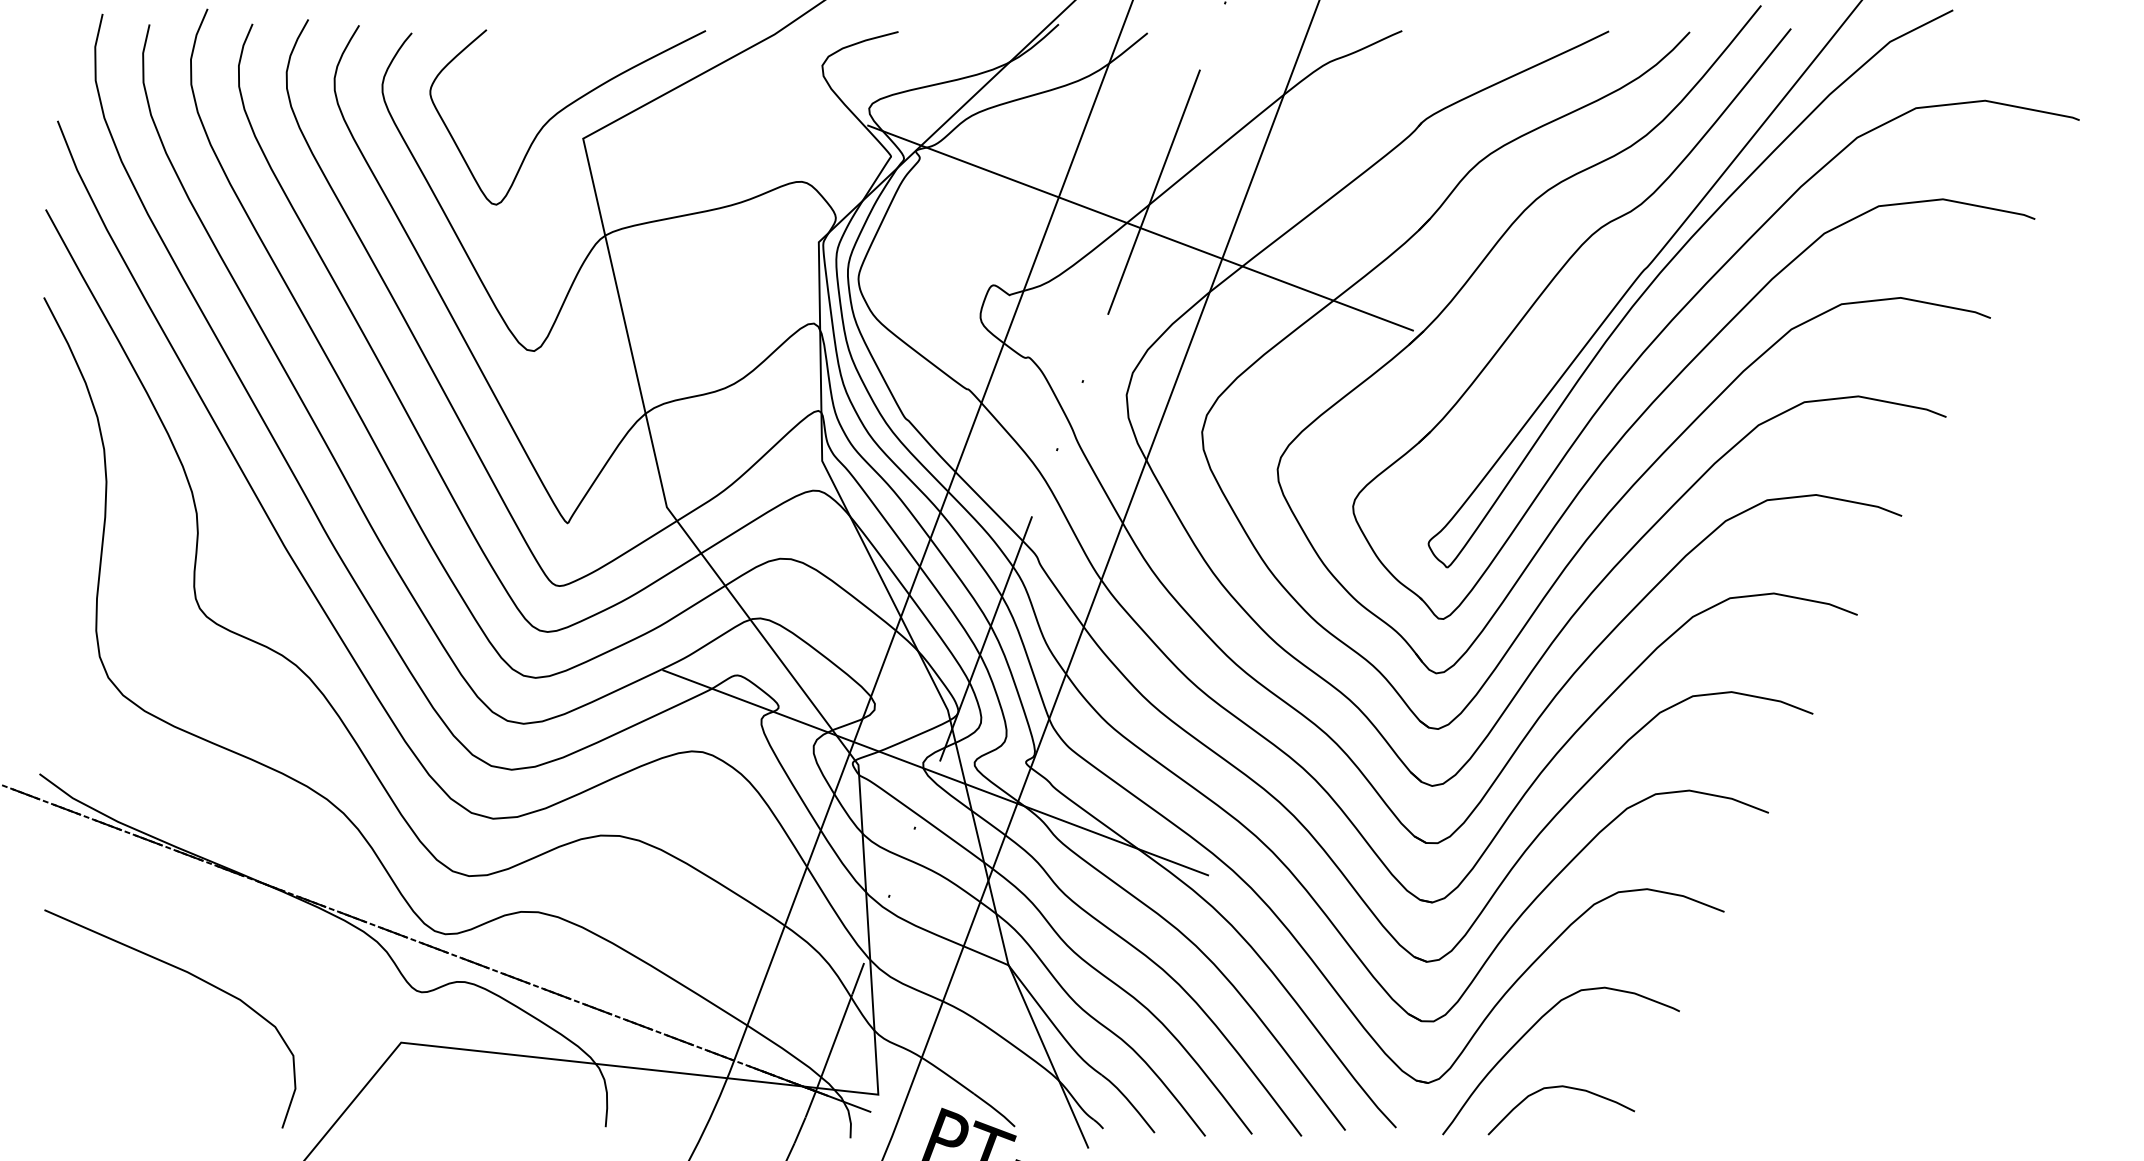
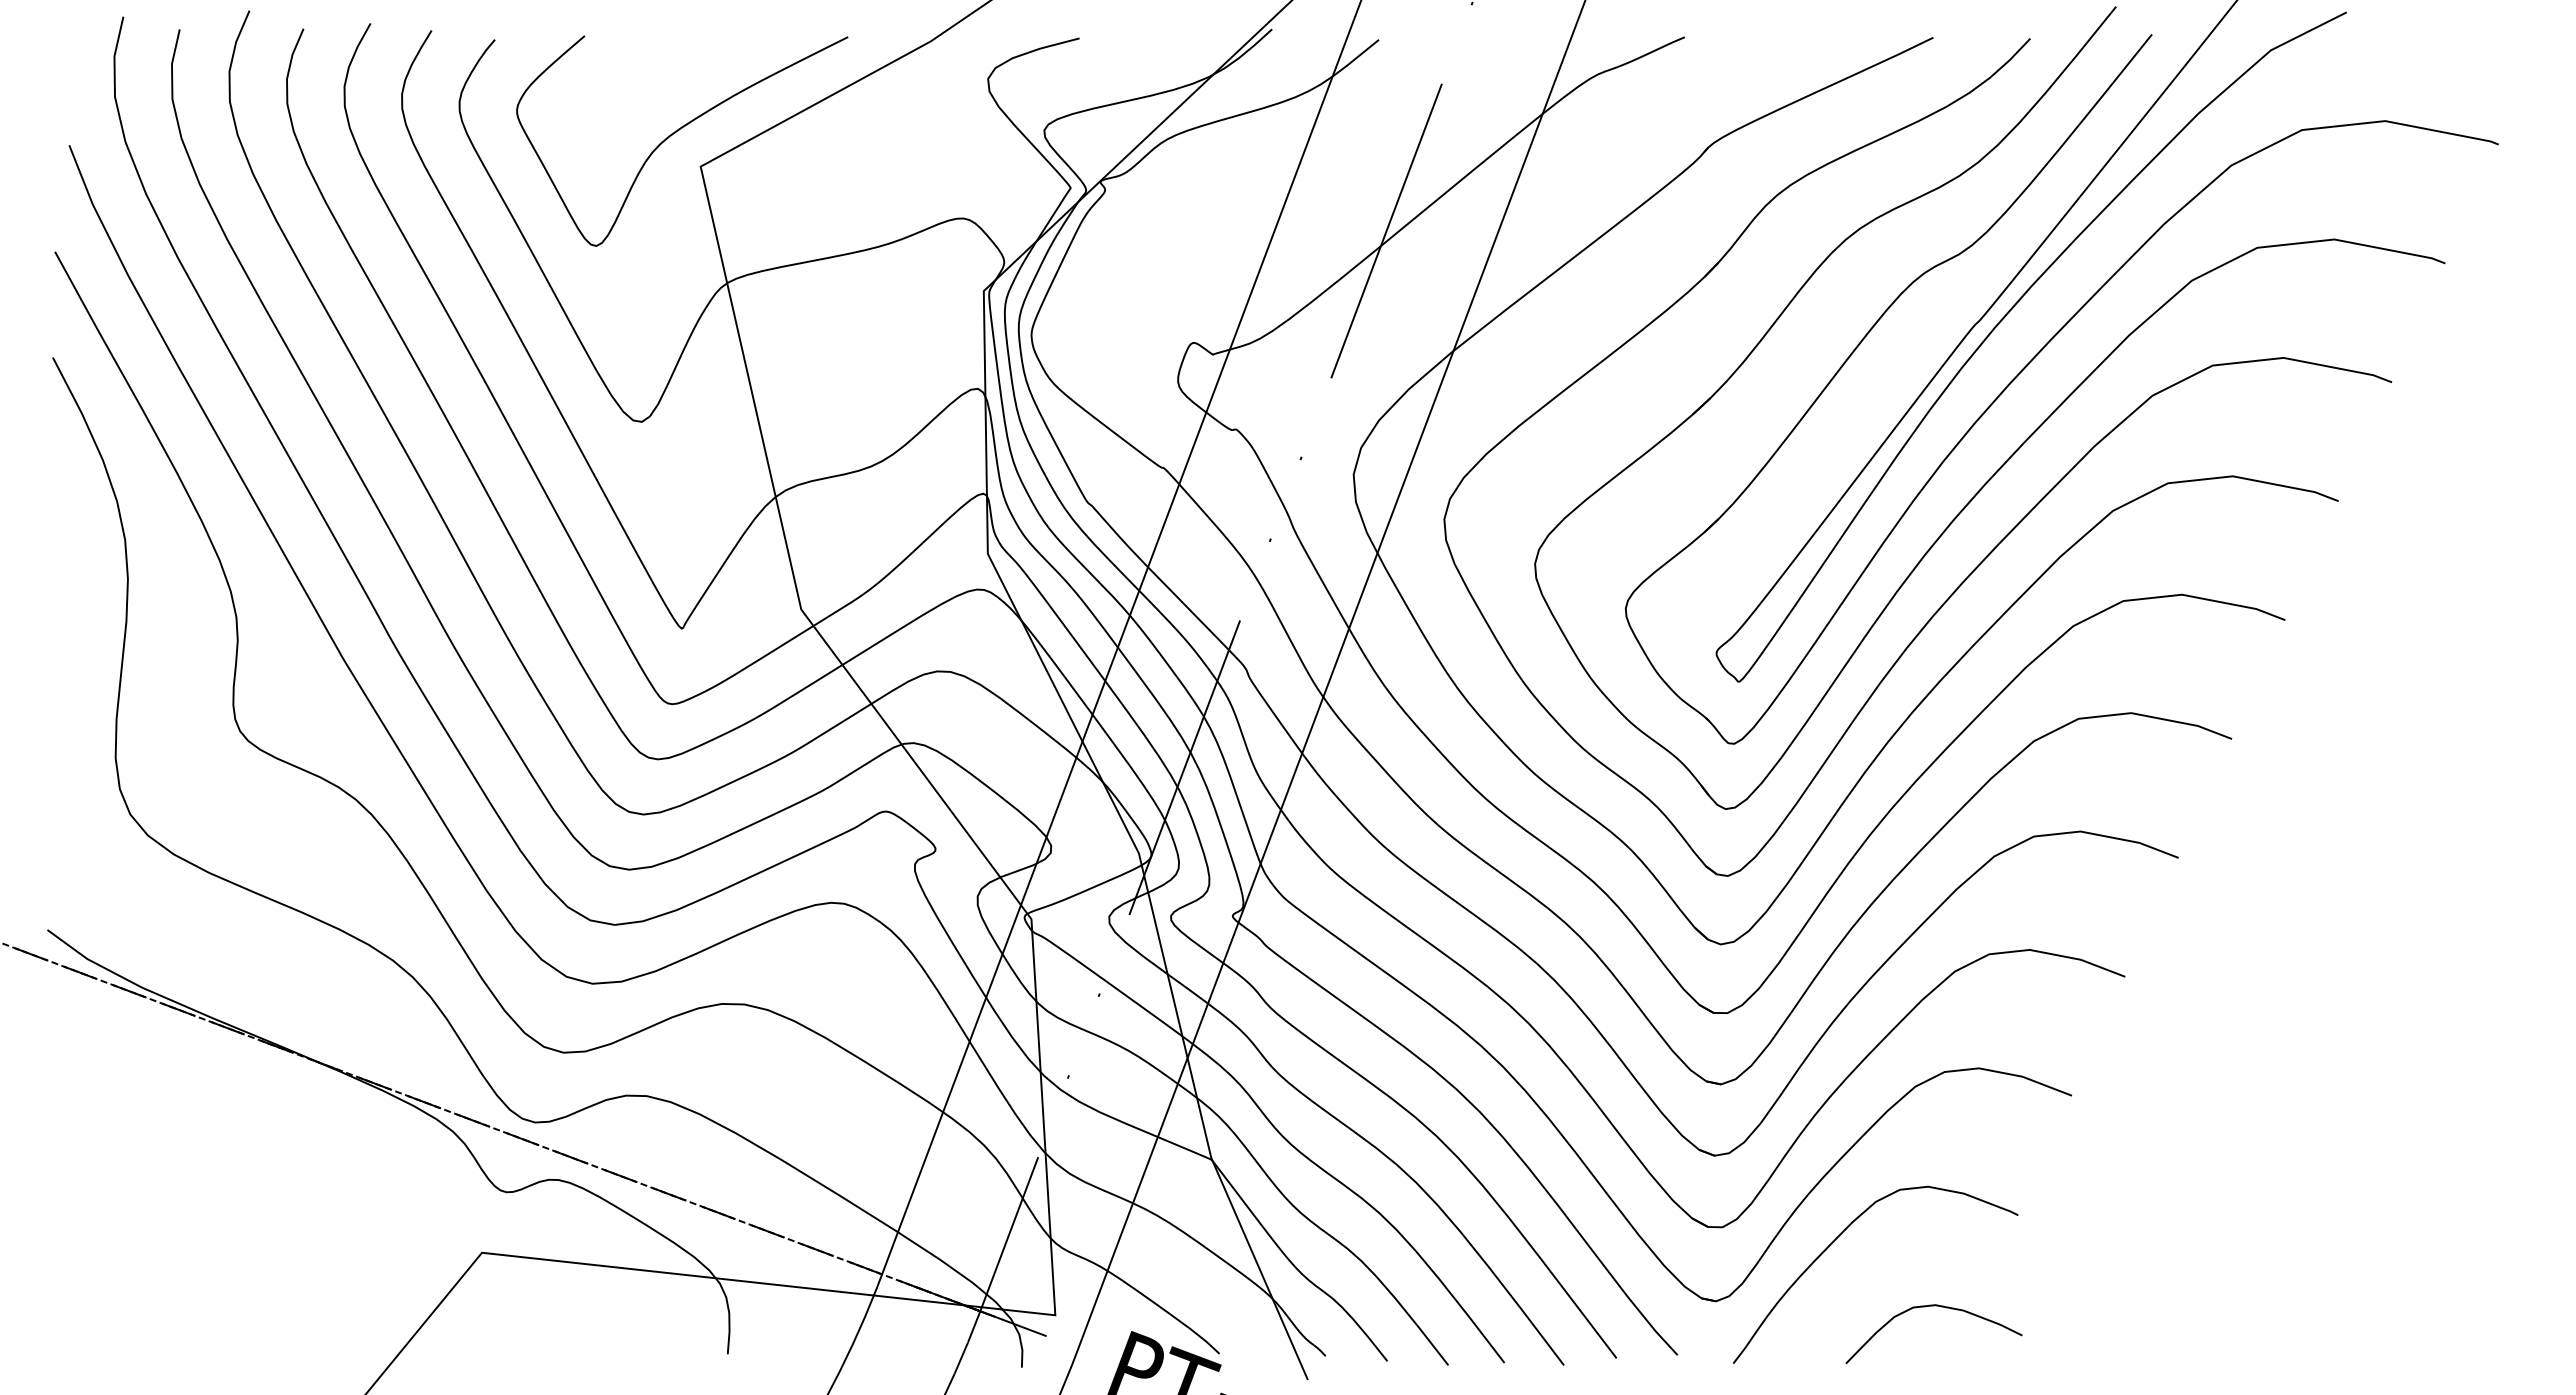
line: (1140, 228) -> (1370, 274), removed
line: (935, 772) -> (1123, 928), removed
curve: (191, 975) -> (229, 1171), removed
curve: (1560, 1087) -> (1933, 1306), moved

